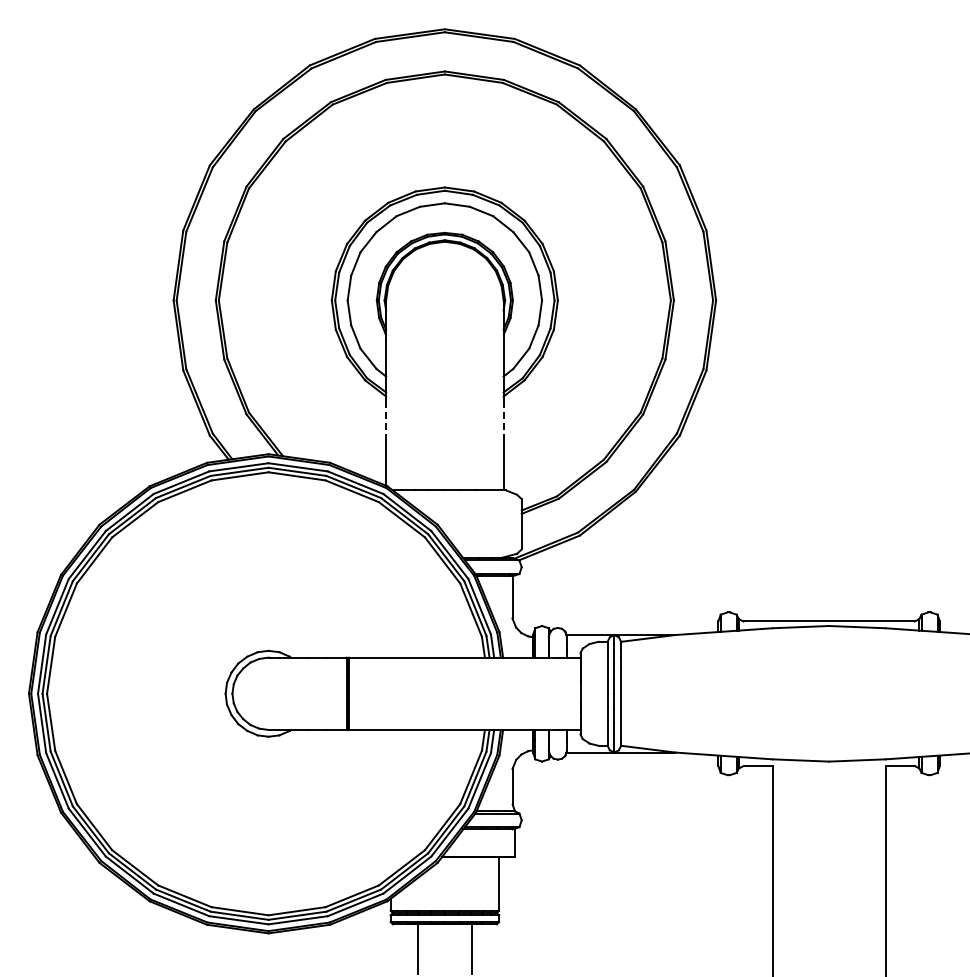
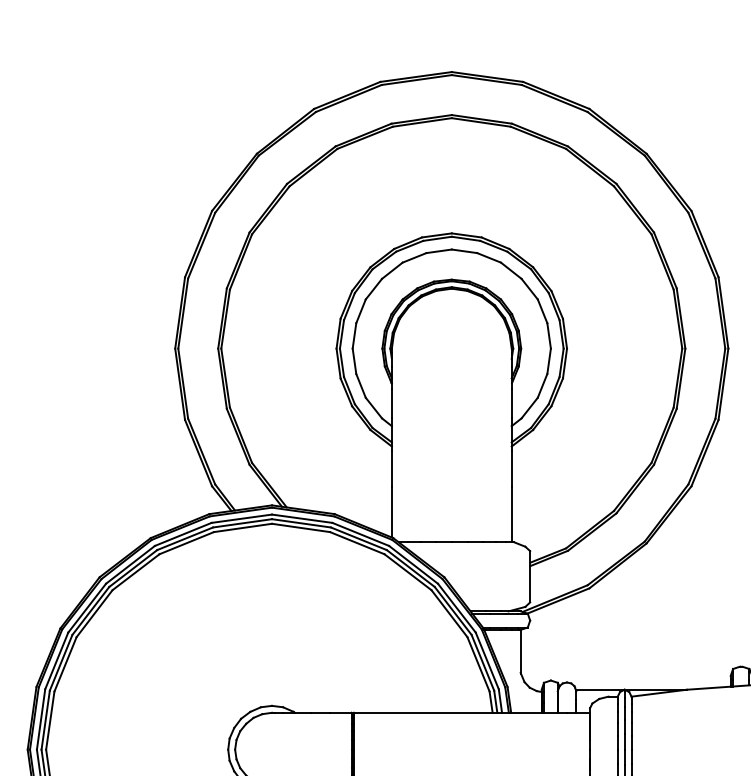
line: (386, 418) -> (392, 468), dashed -> solid
line: (503, 418) -> (511, 468), dashed -> solid

